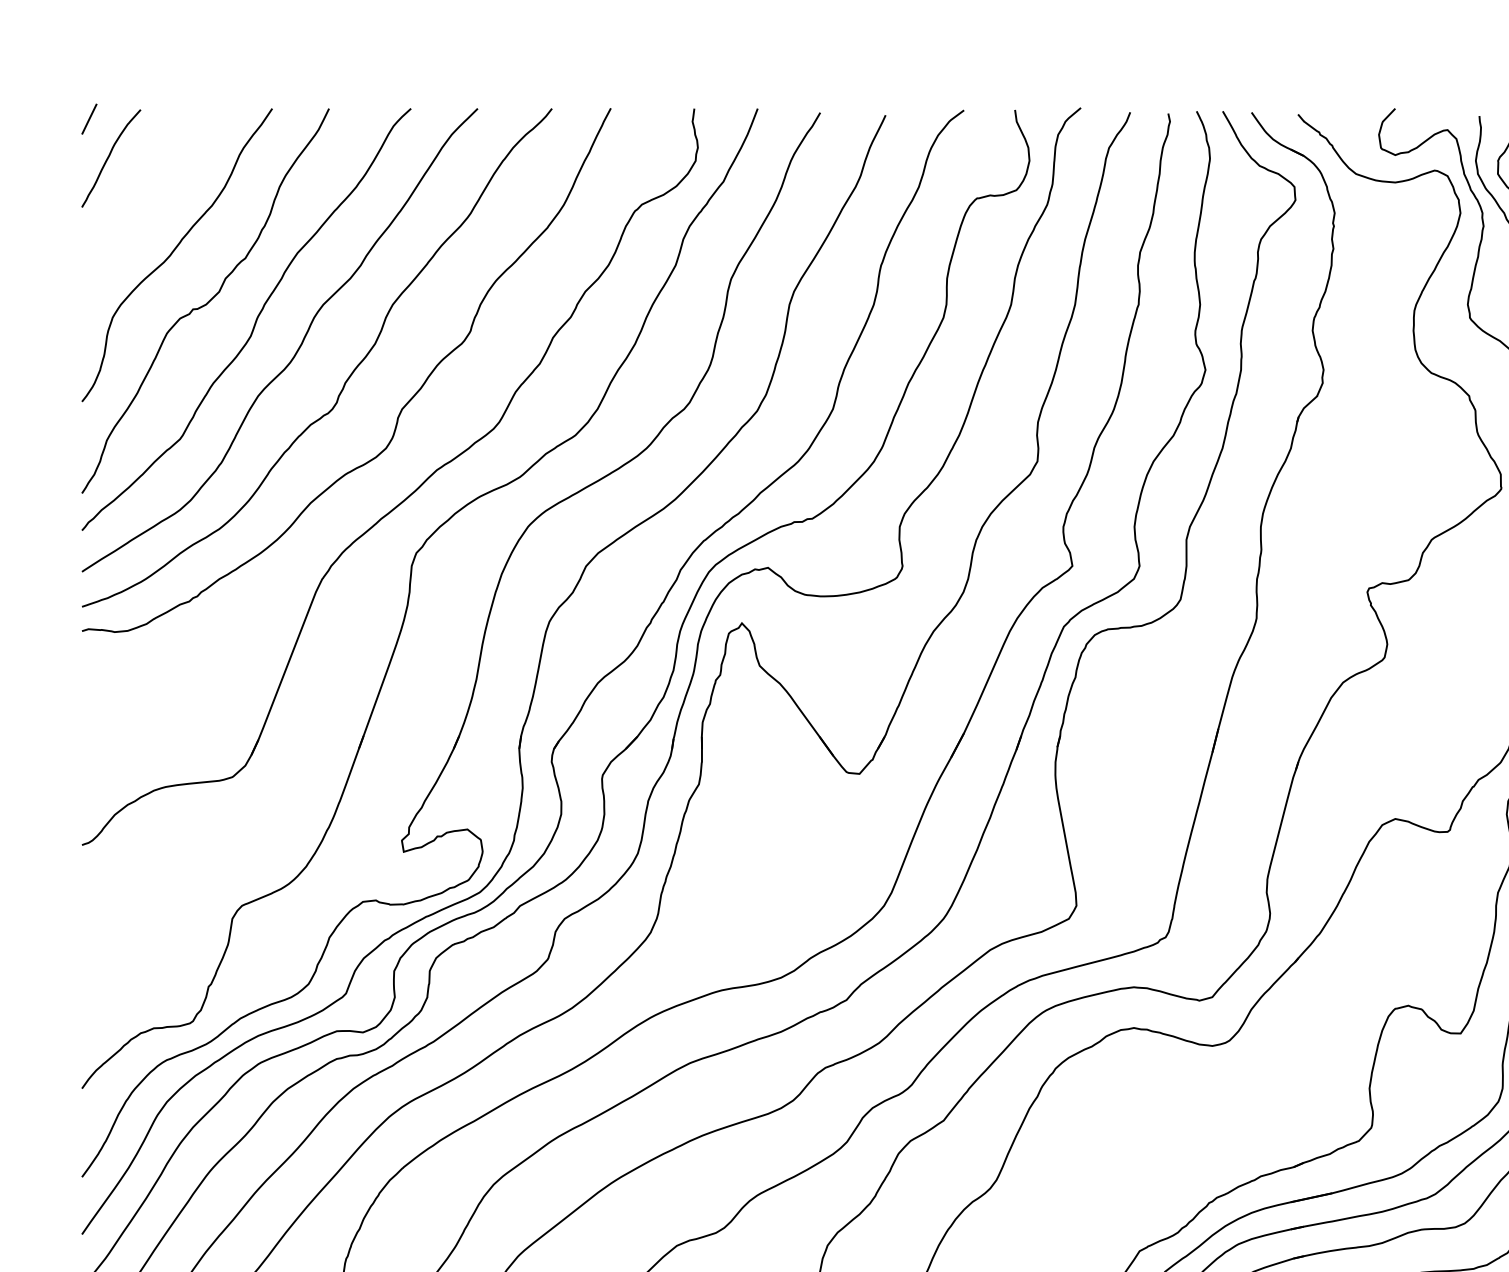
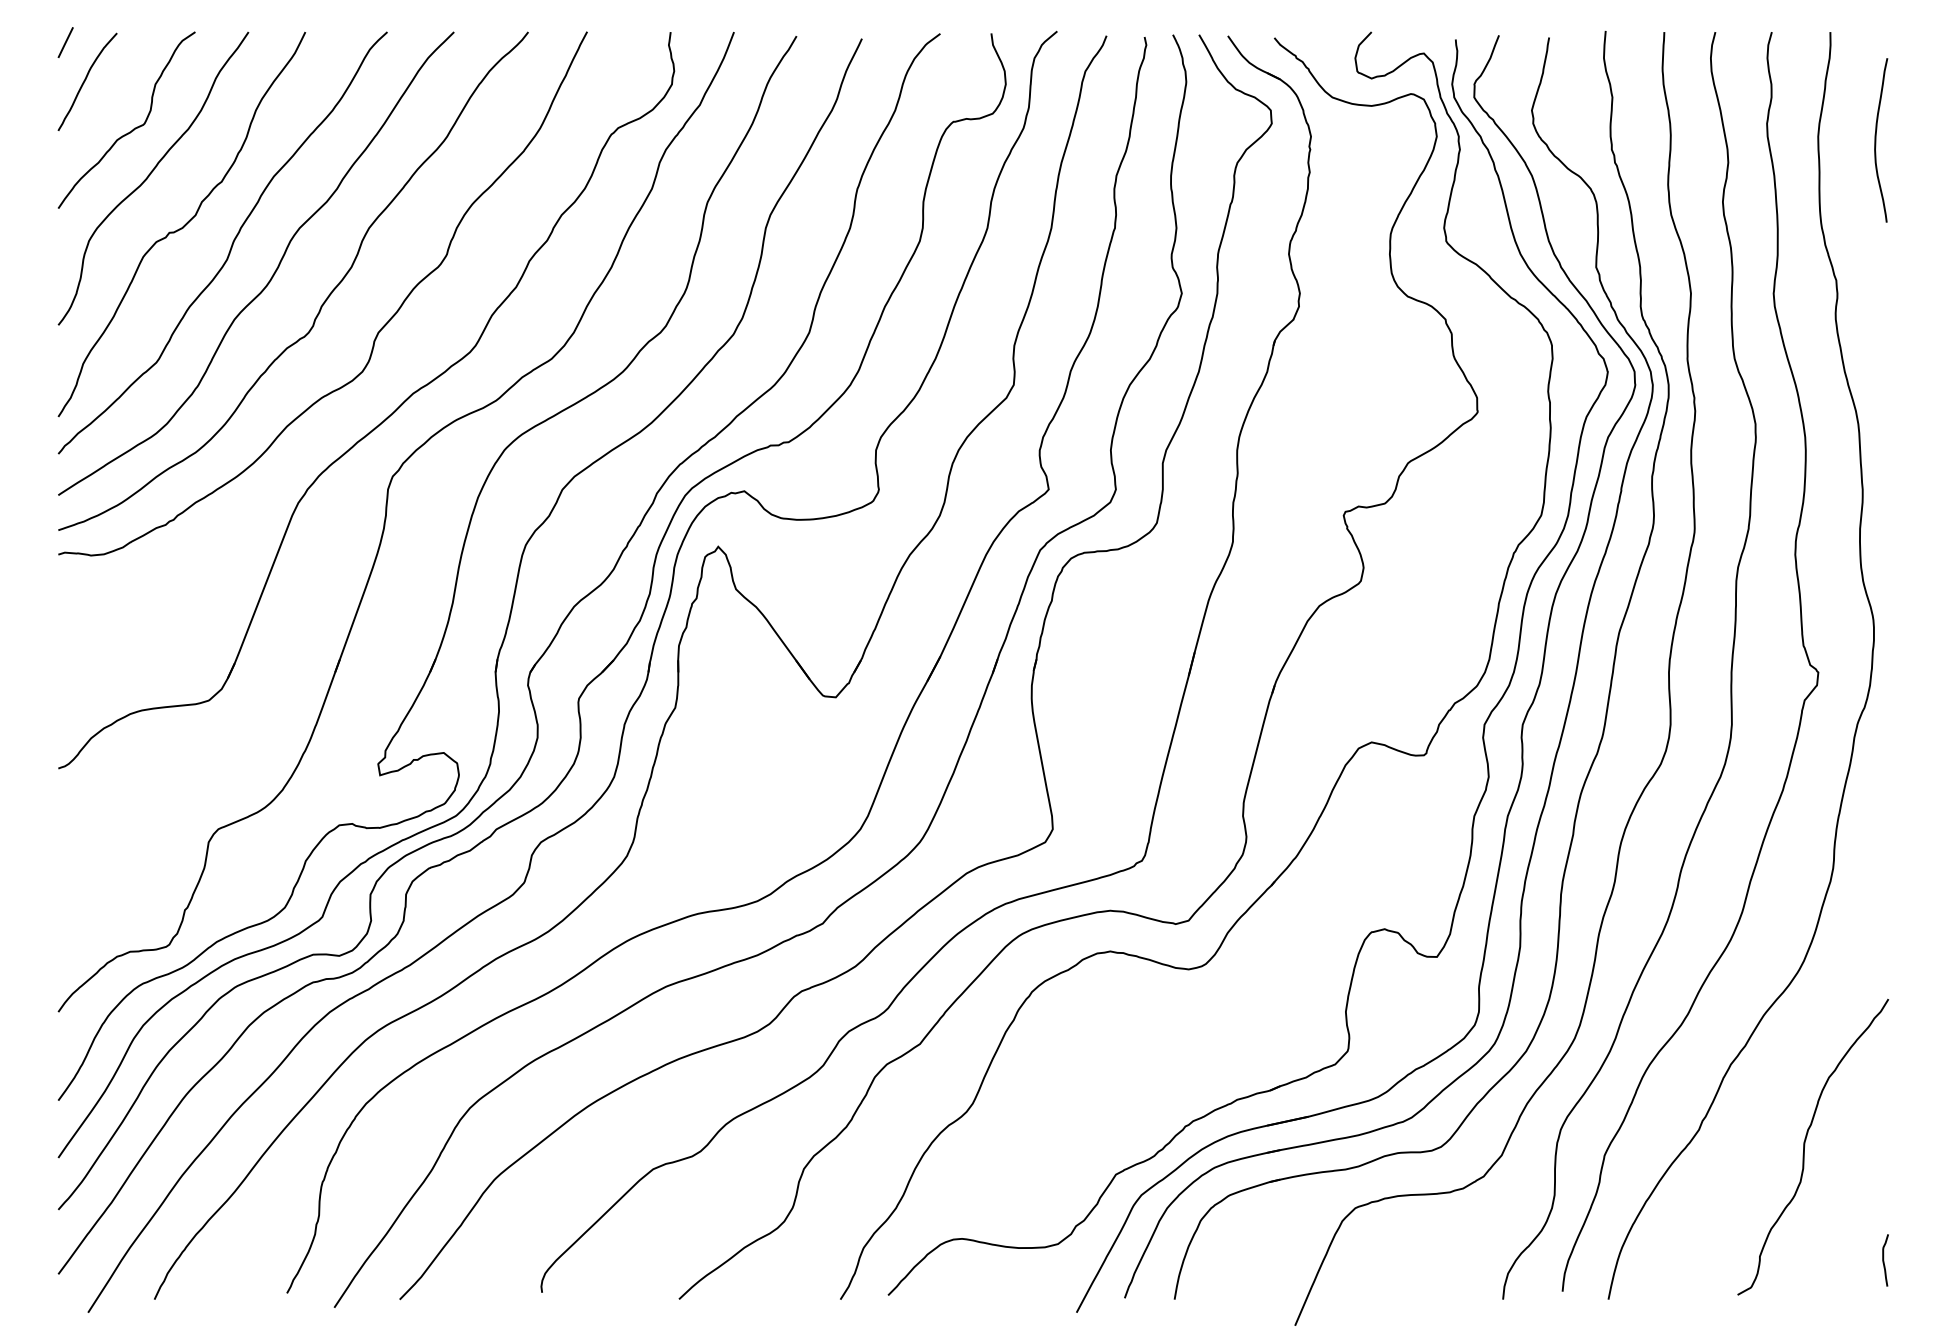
curve: (157, 205) -> (133, 128), added

